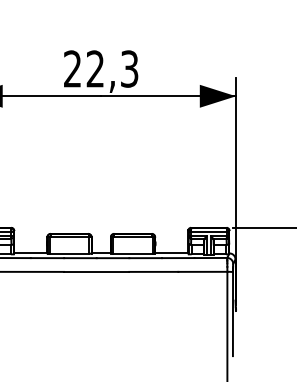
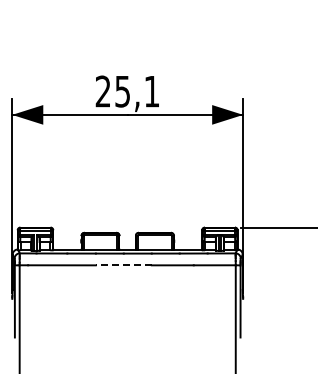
text: (112, 68) -> (137, 91), 22,3 -> 25,1
line: (96, 272) -> (123, 265), solid -> dashed

